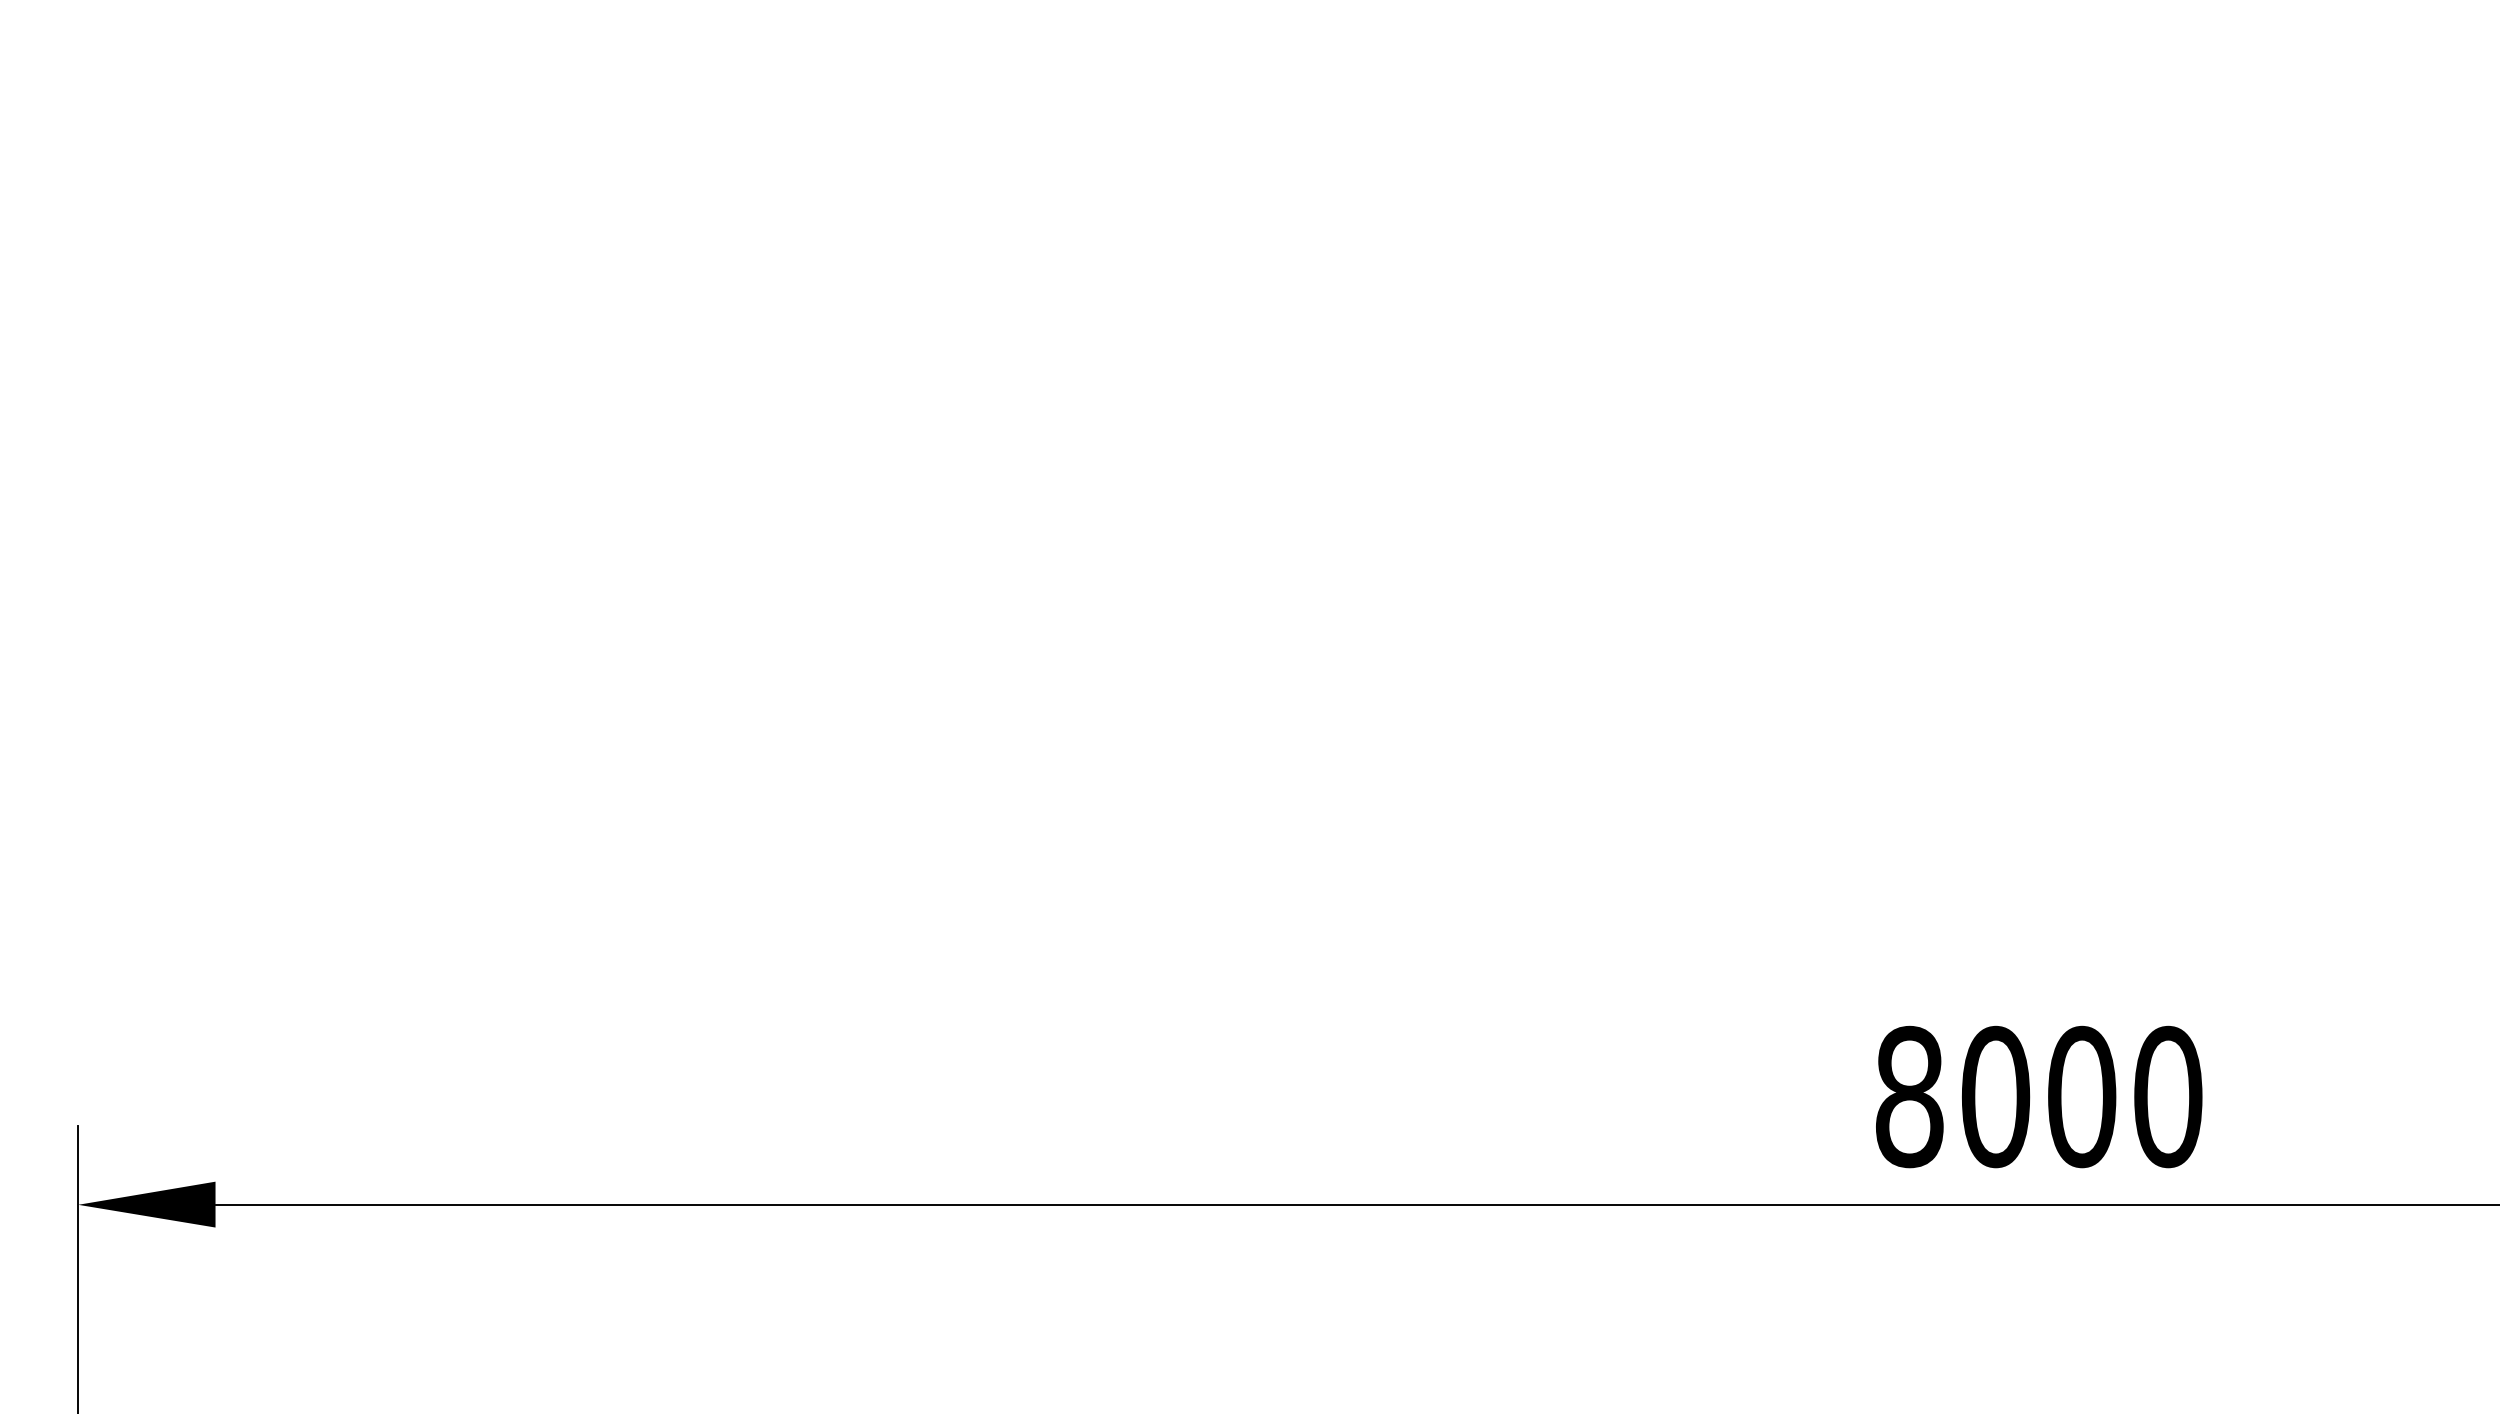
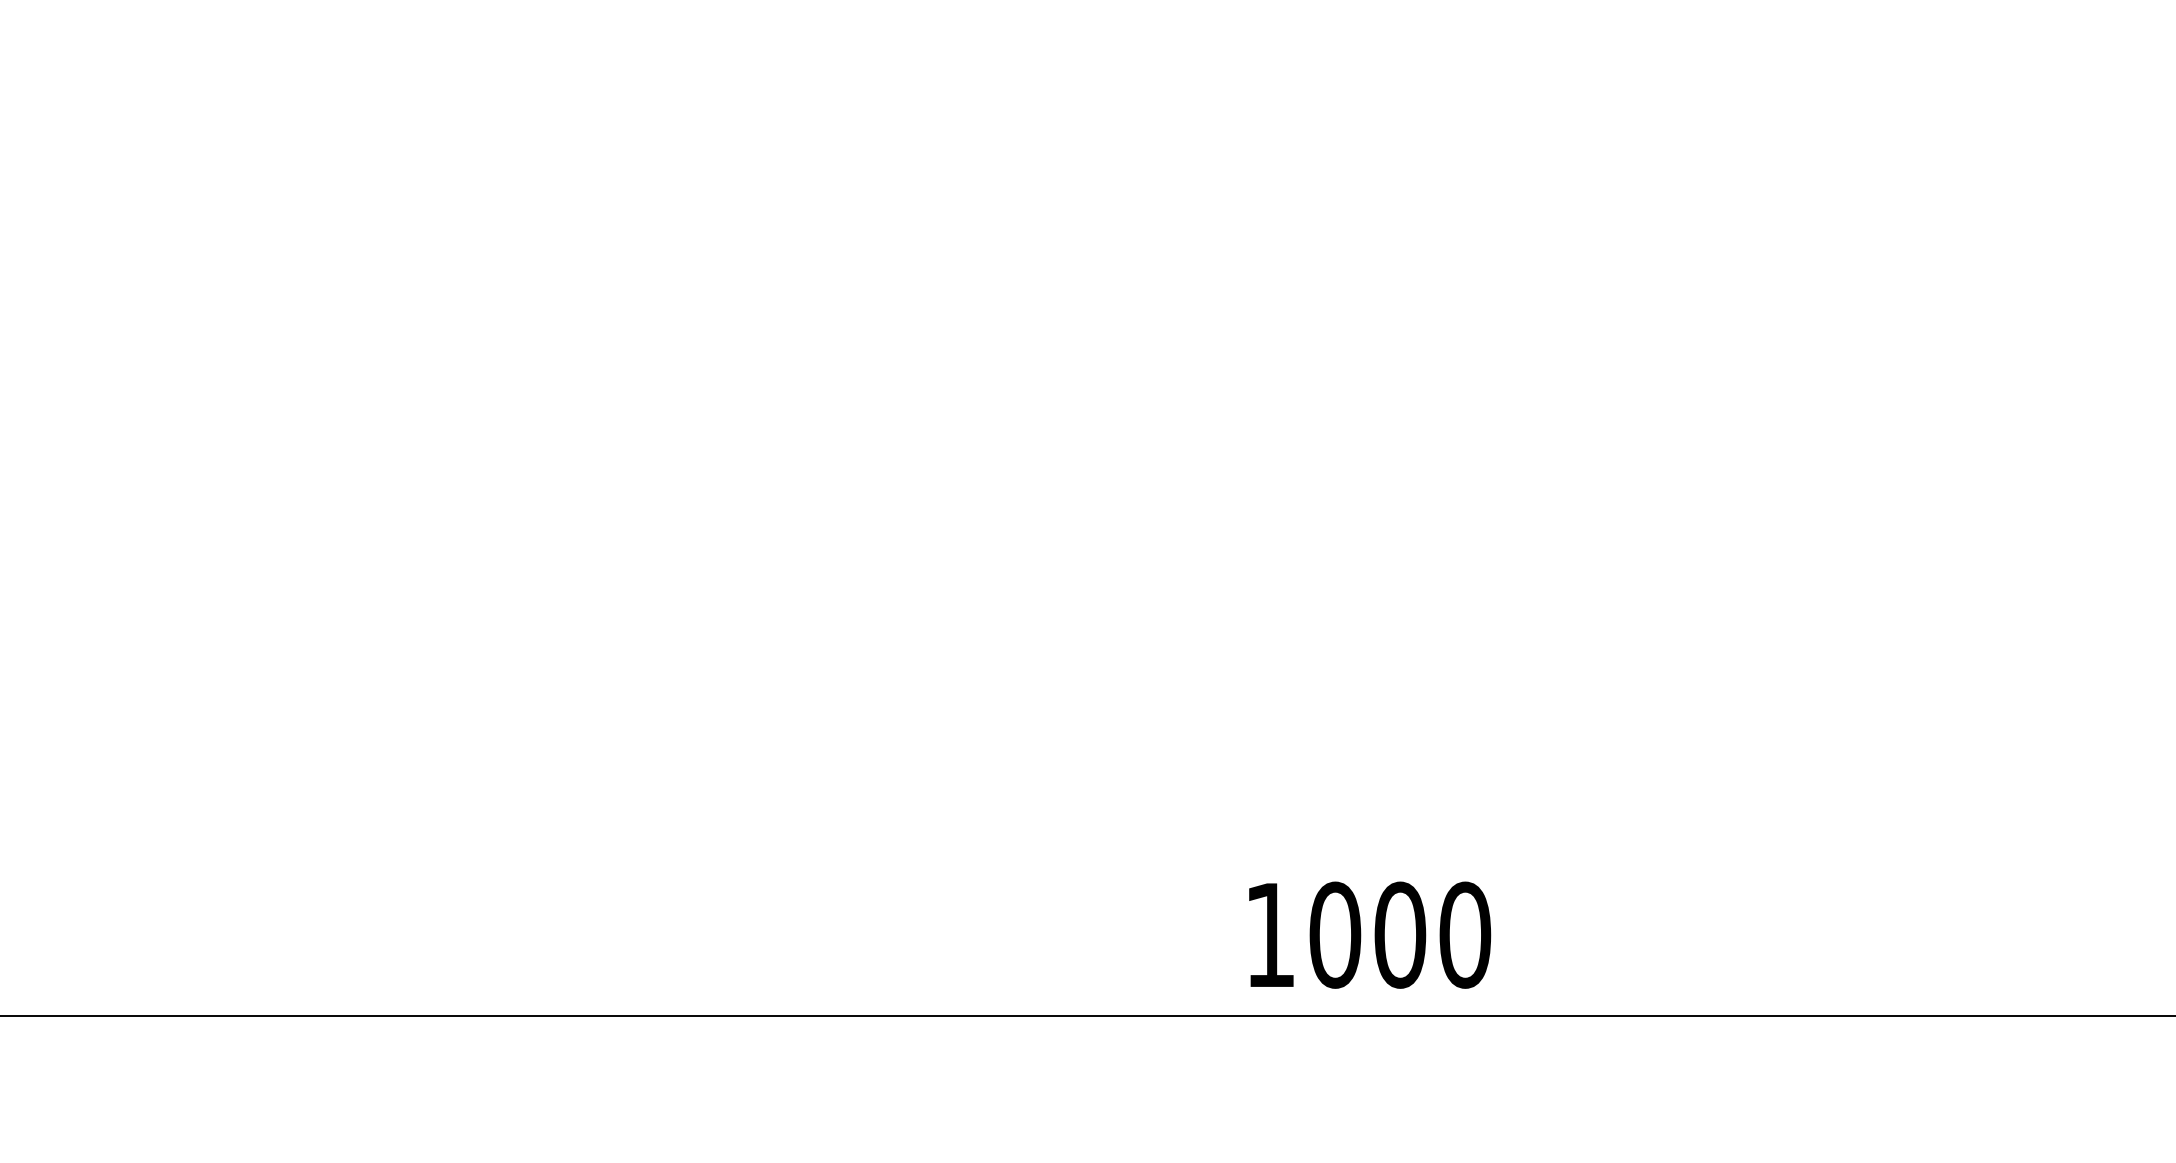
text: (1909, 1096) -> (1270, 934), 8000 -> 1000

